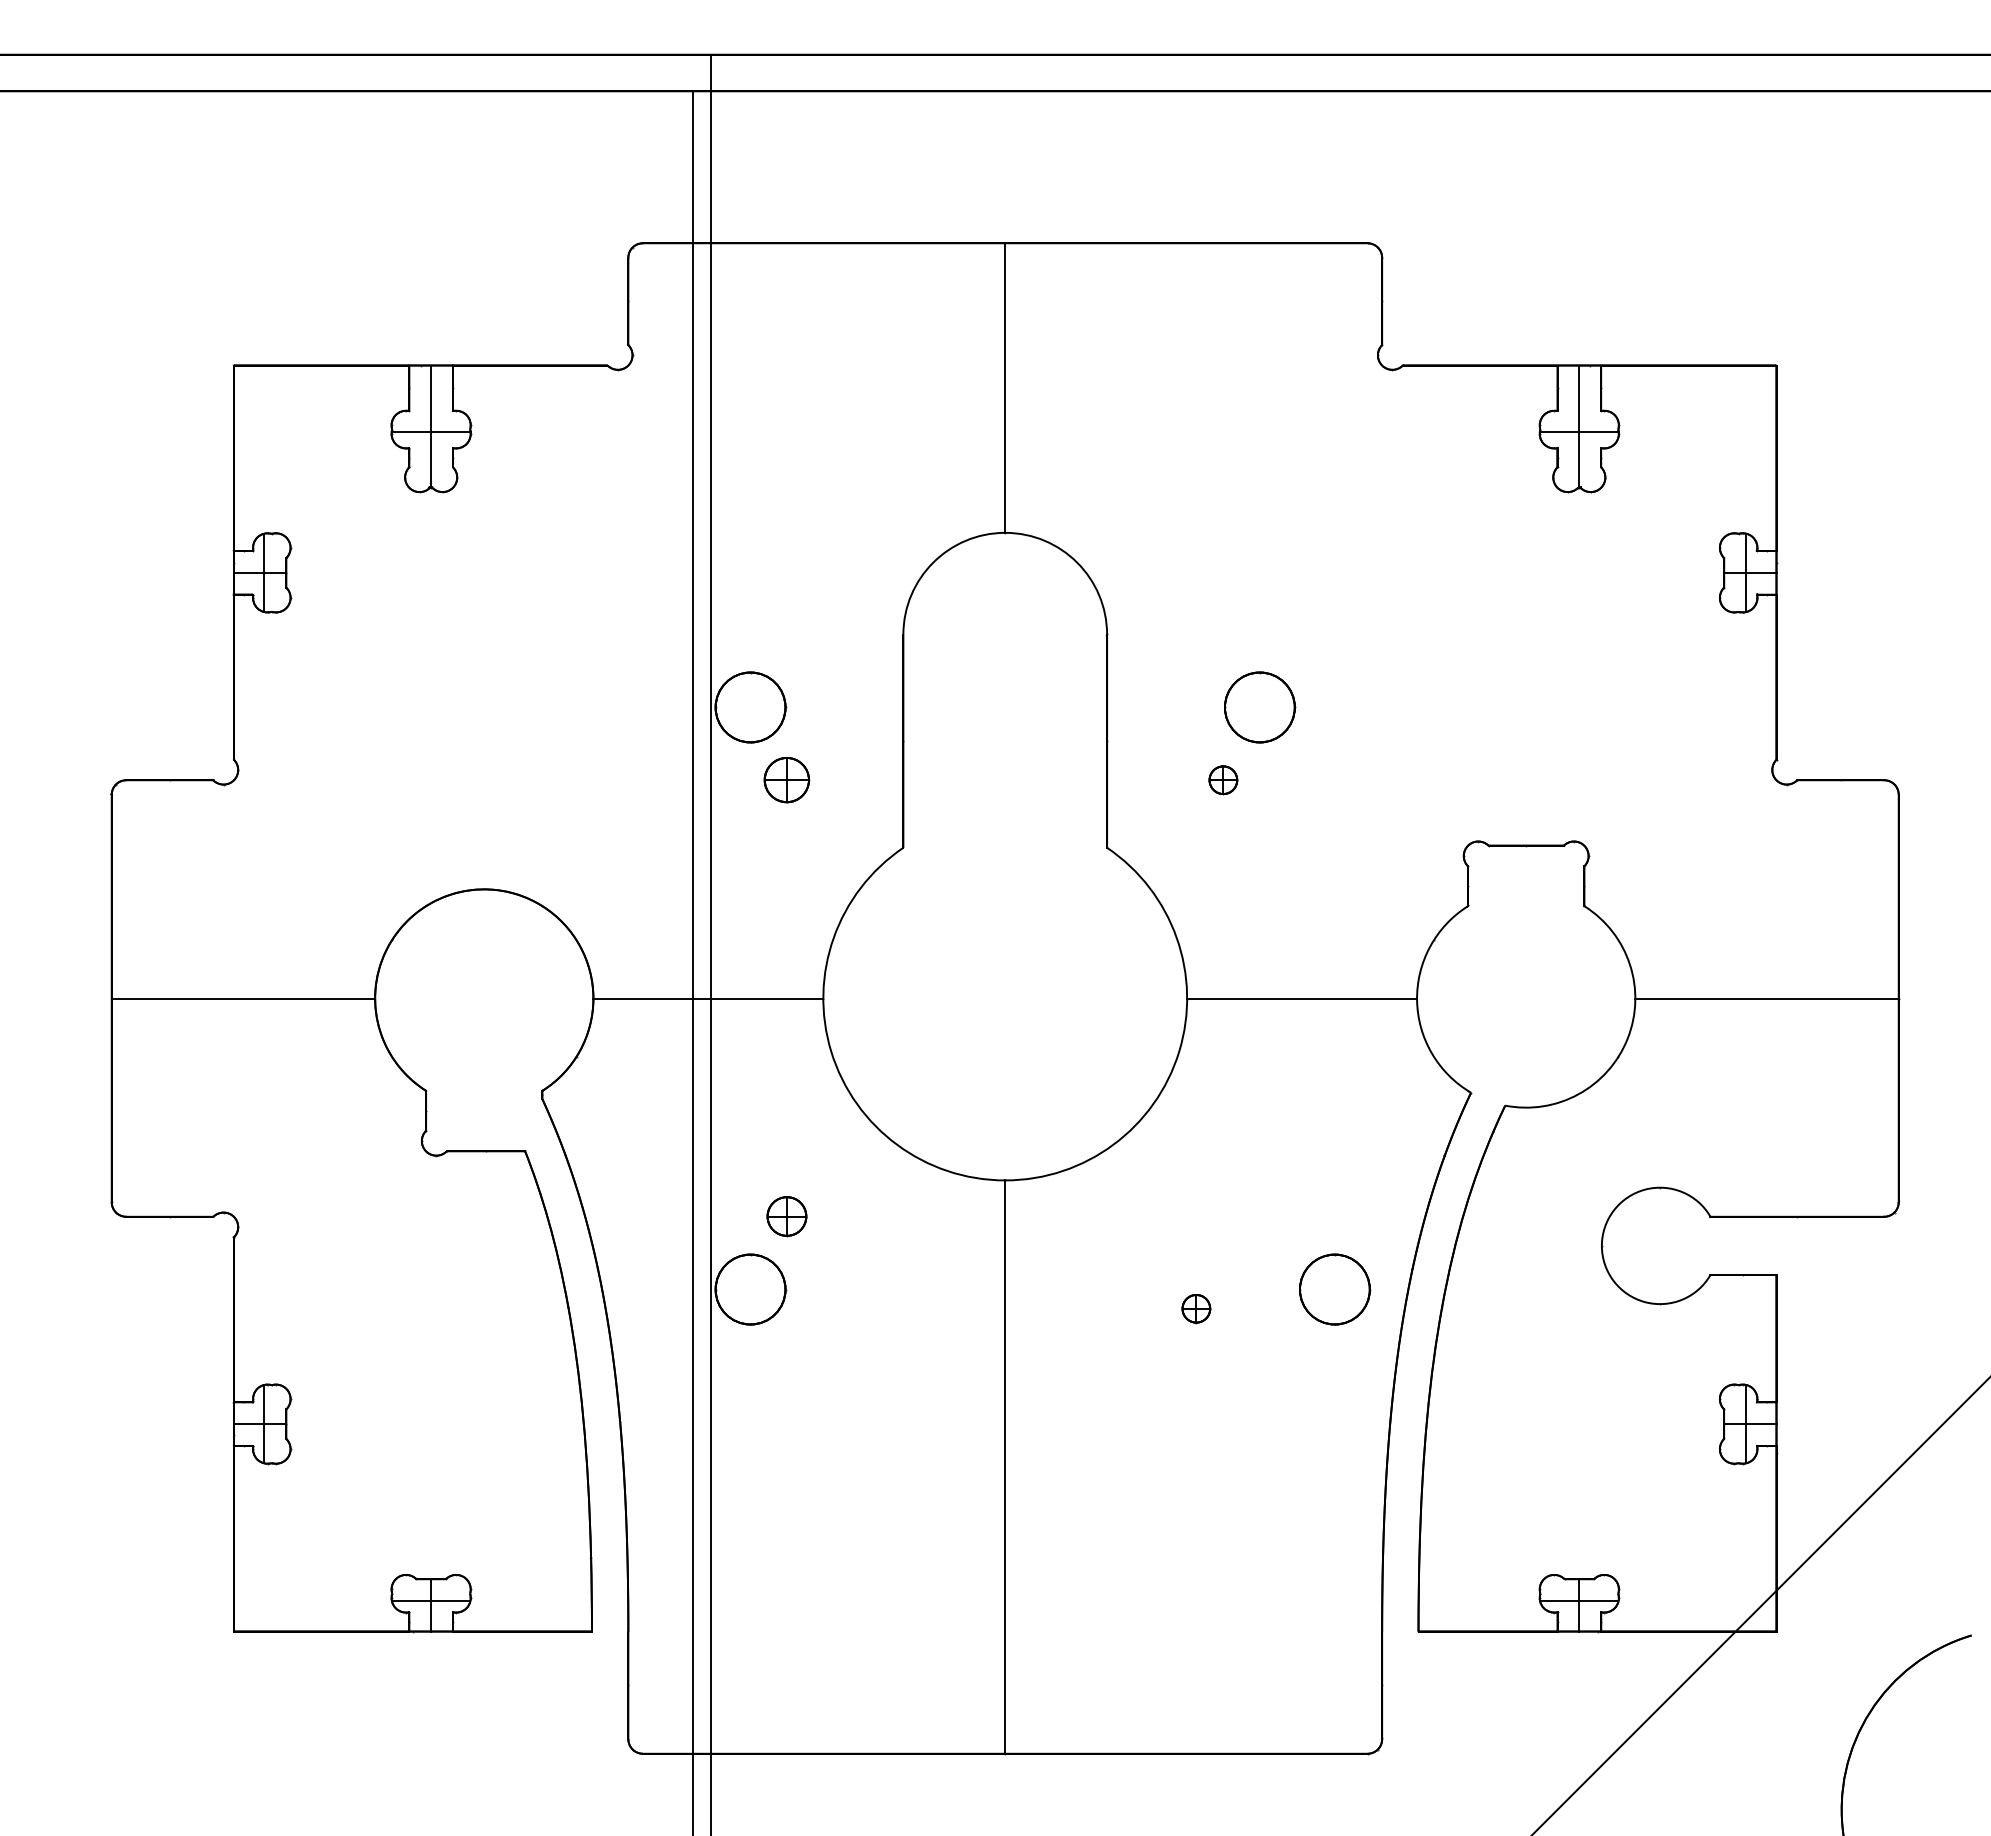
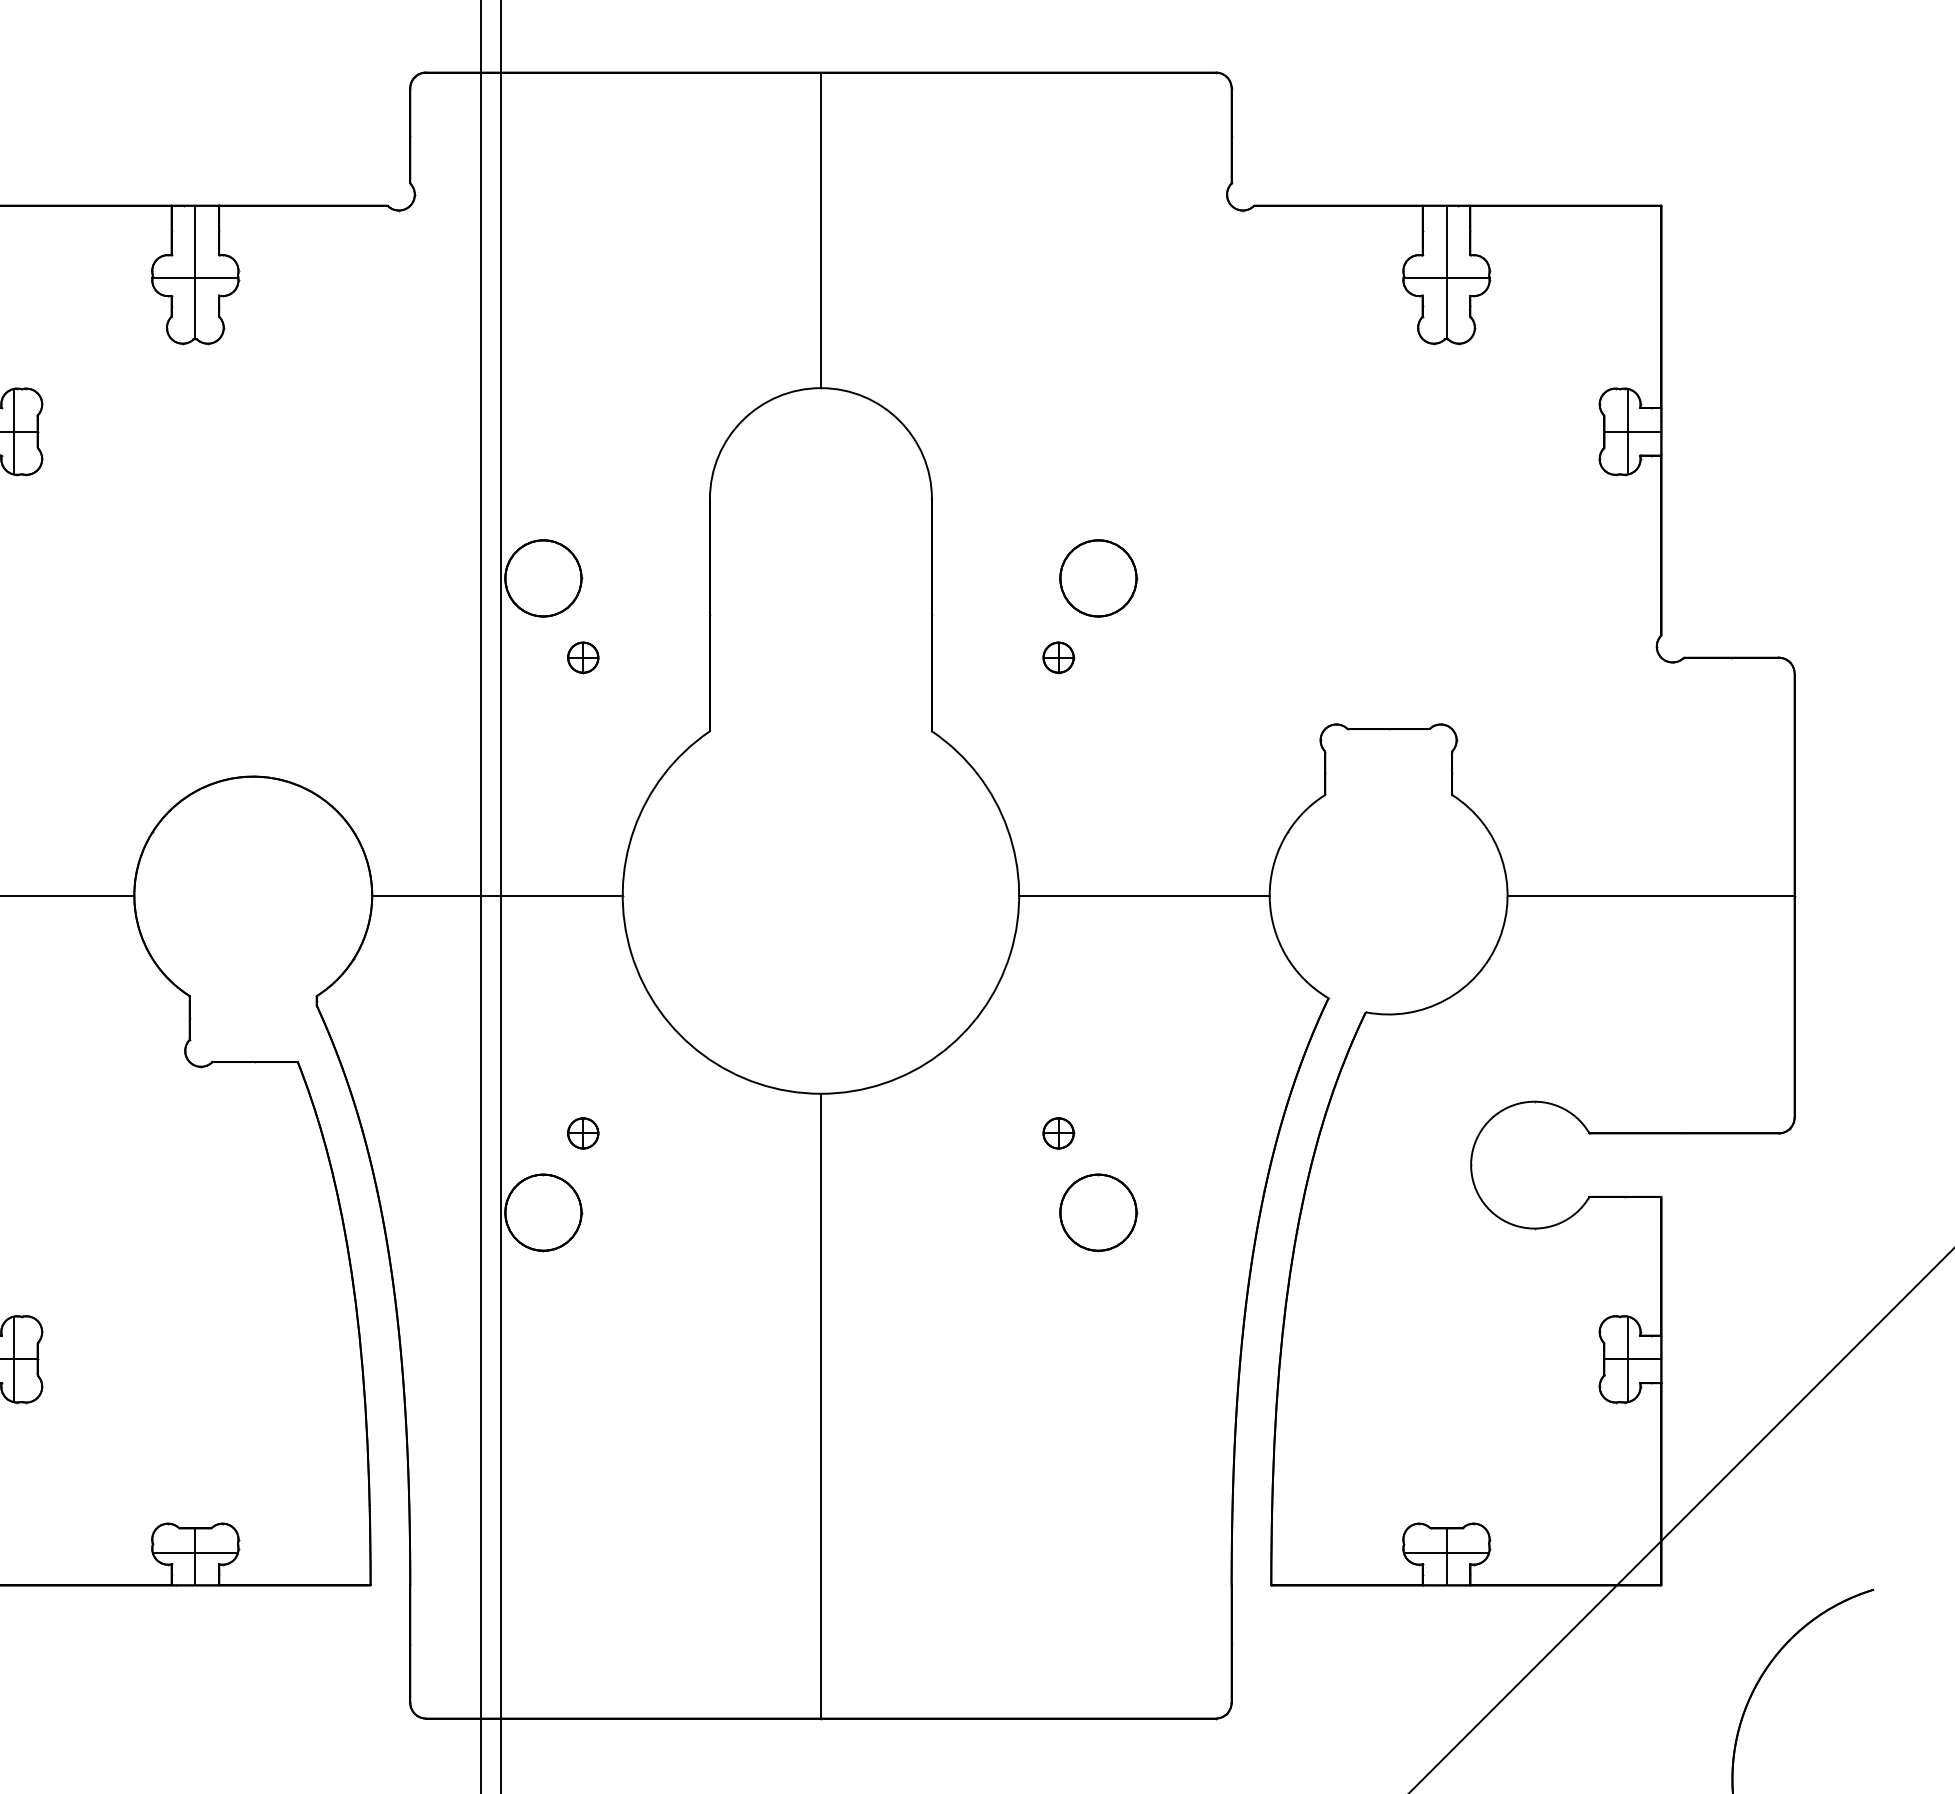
part: (787, 780) -> (583, 657), size x0.62
part: (787, 1217) -> (583, 1134), size x0.71
part: (1335, 1289) -> (1099, 1212), moved
part: (1196, 1309) -> (1058, 1134), moved

